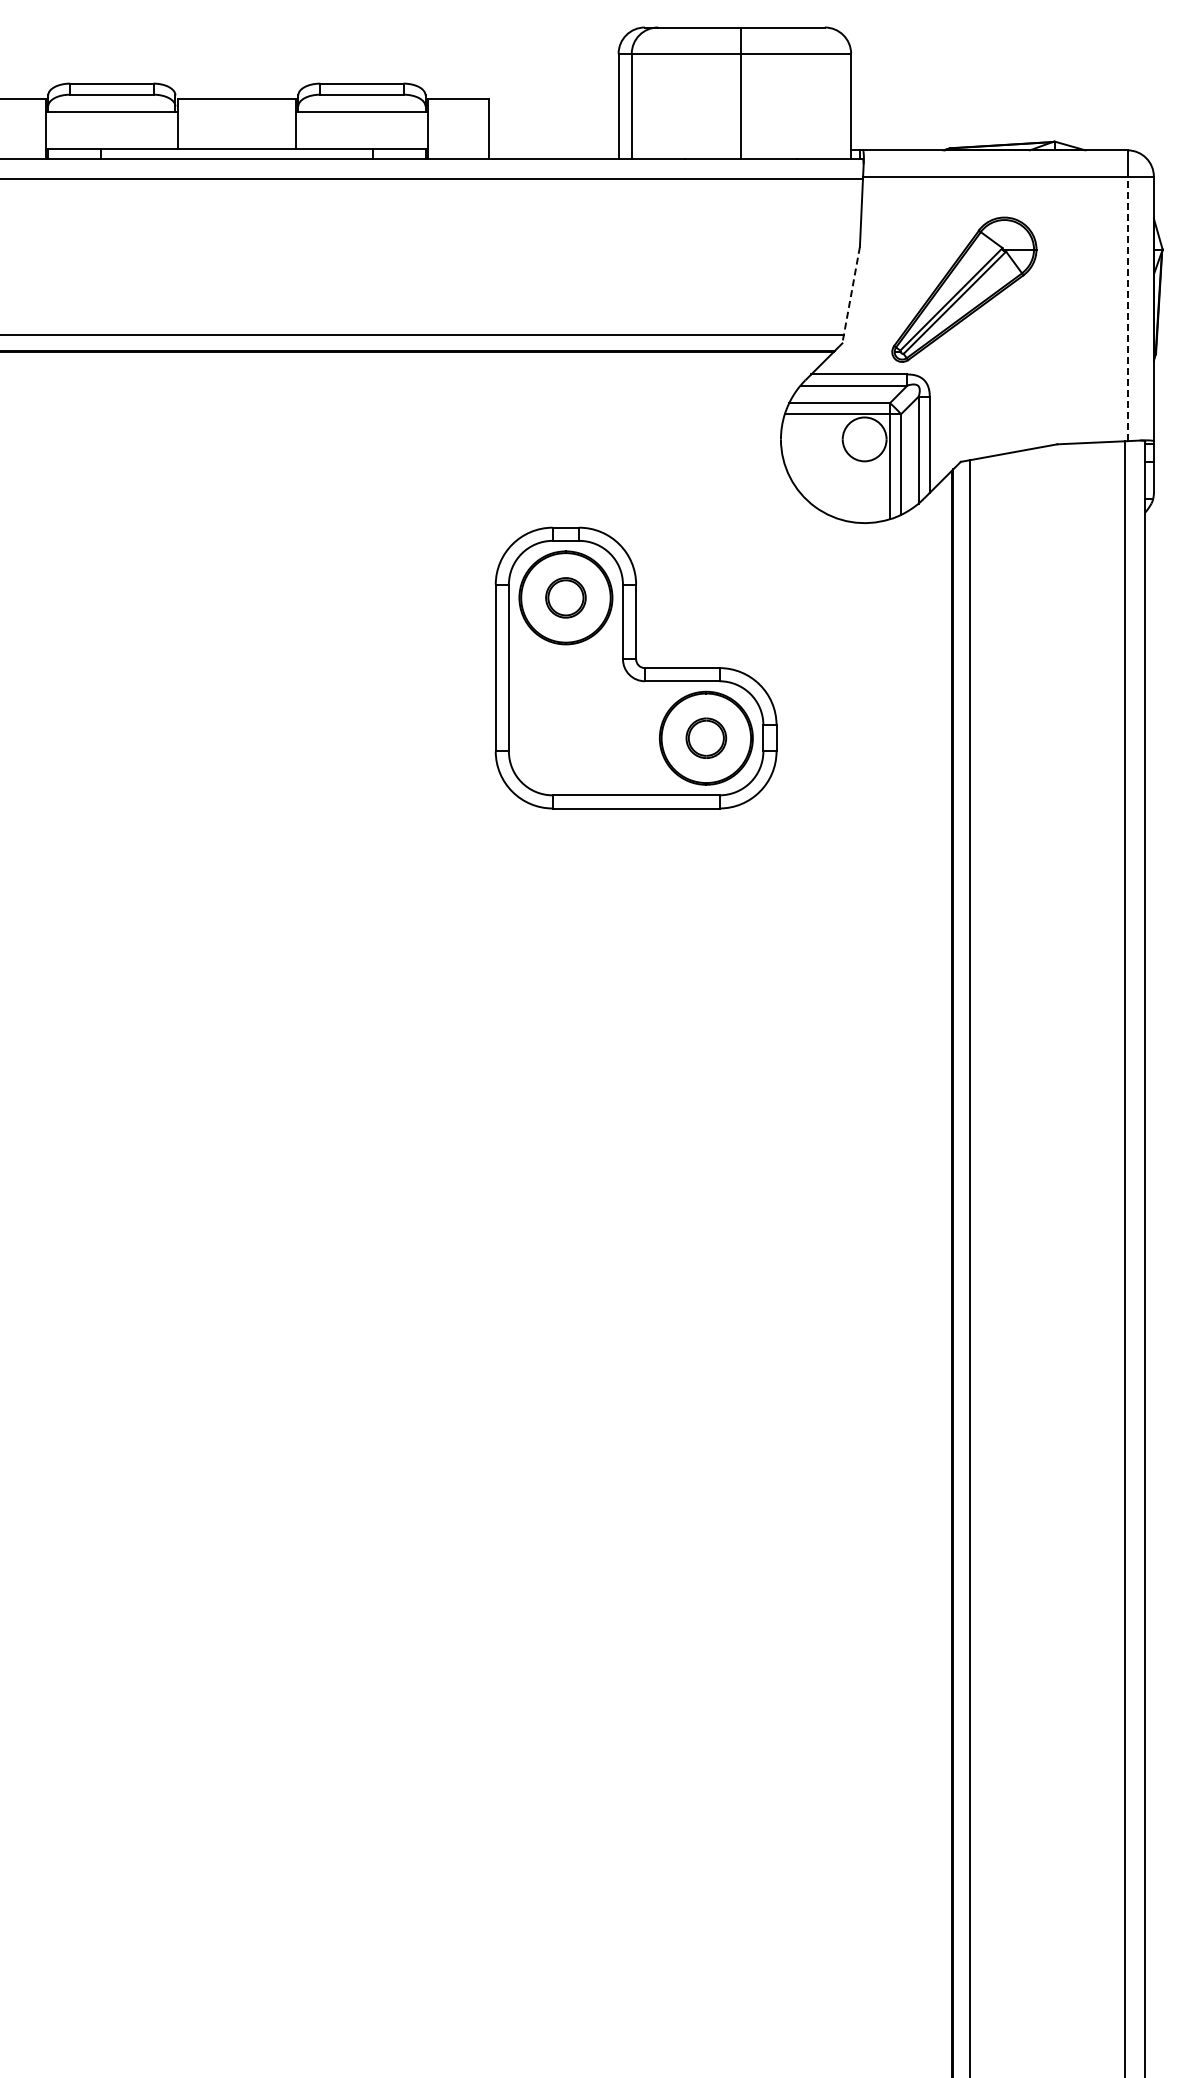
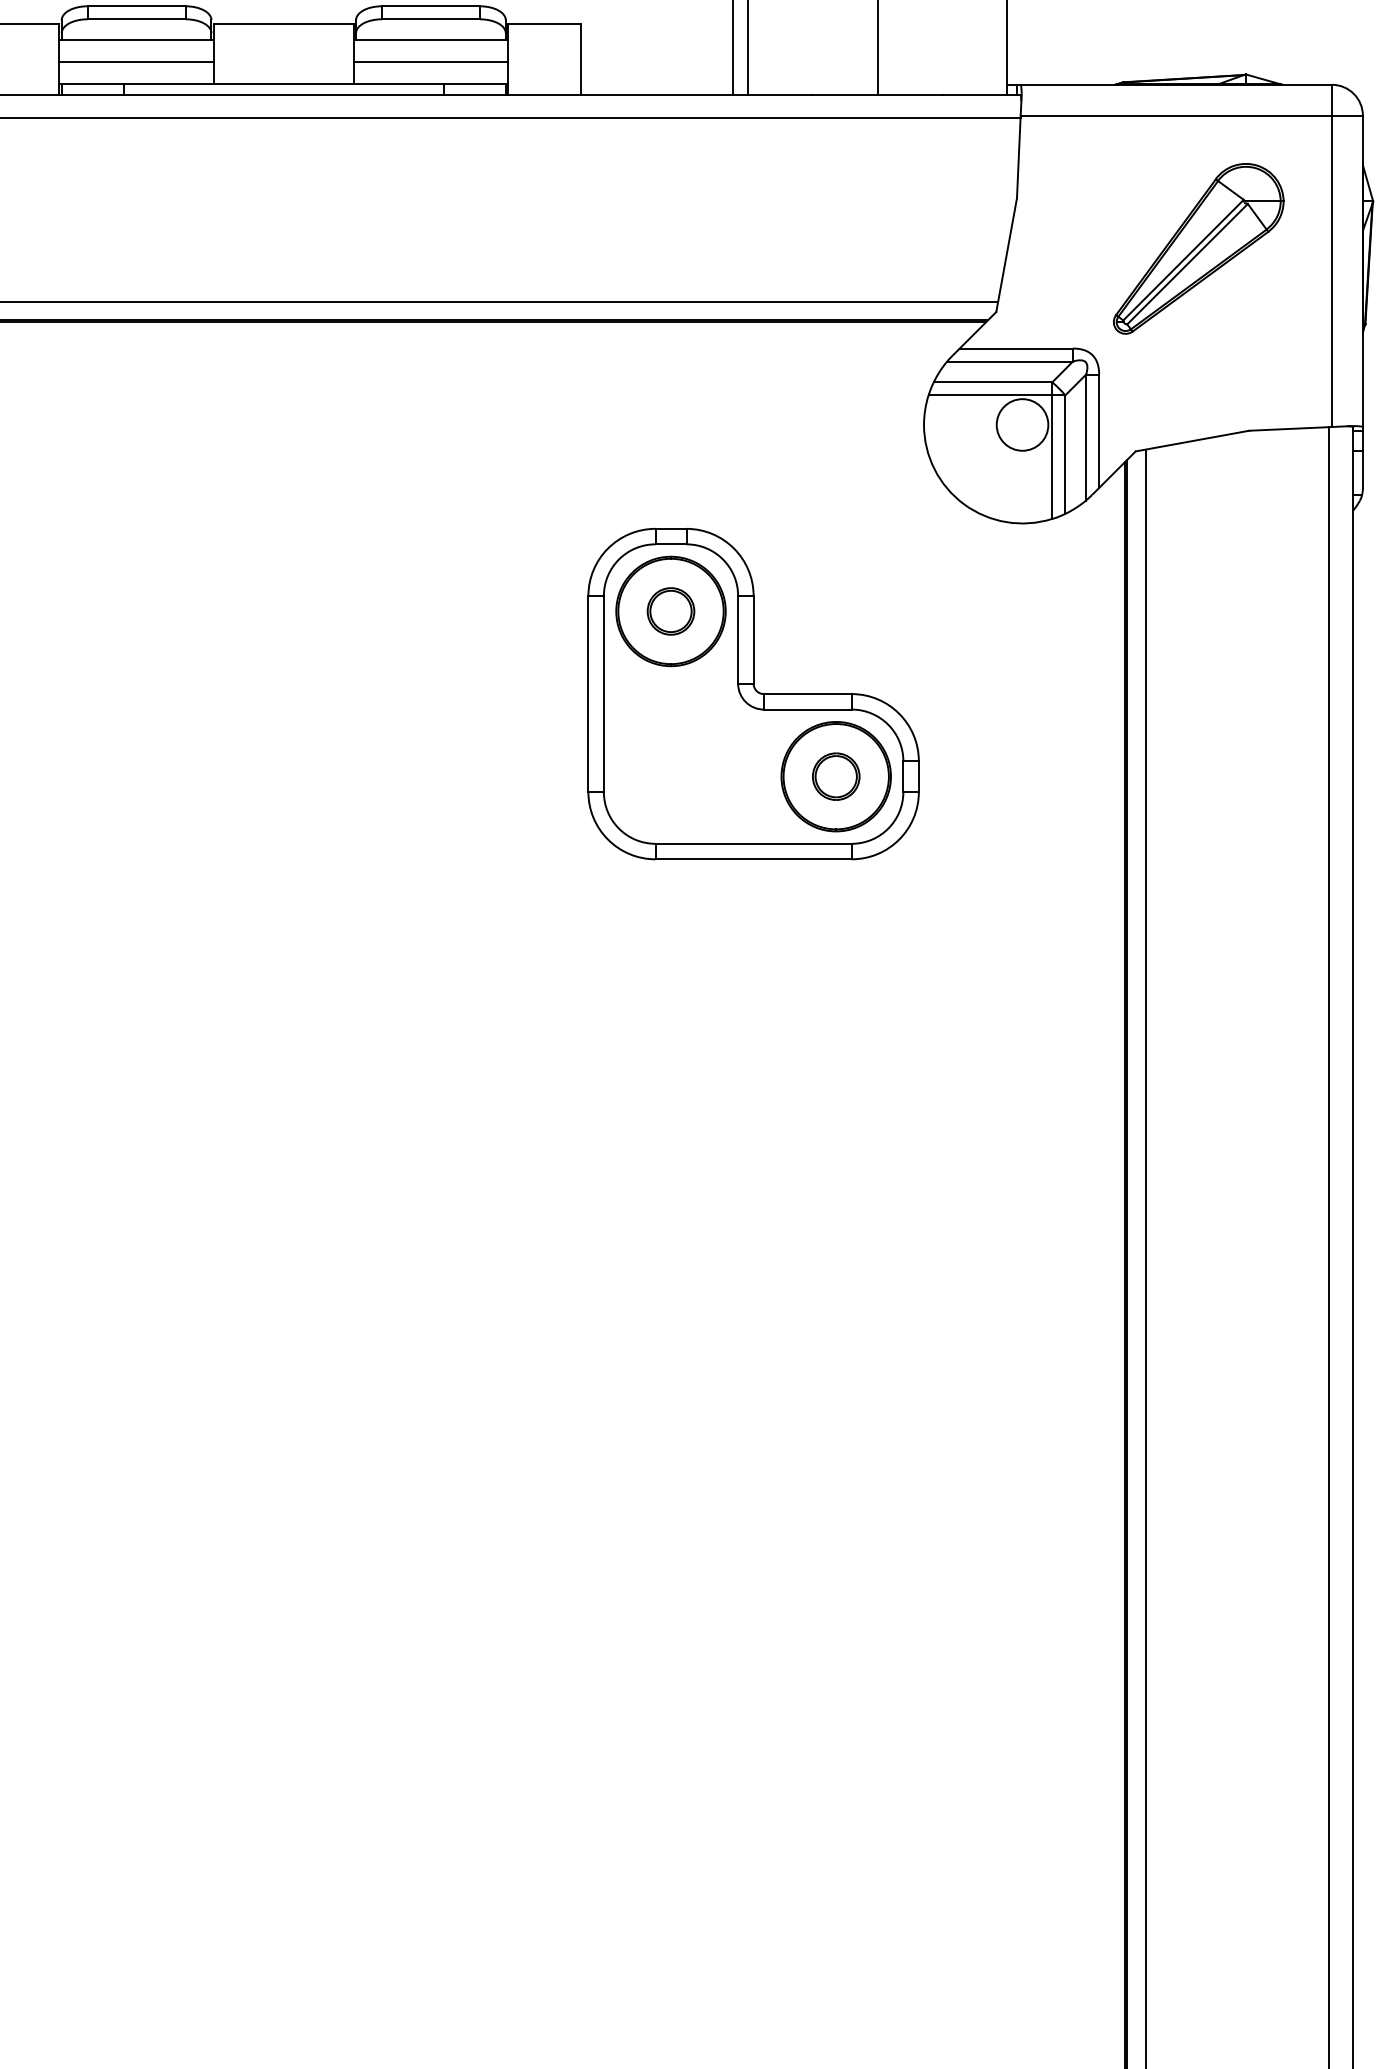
line: (111, 131) -> (136, 62), added
line: (361, 131) -> (430, 62), added
part: (964, 289) -> (1198, 248), moved
line: (851, 295) -> (1007, 255), dashed -> solid
line: (1127, 308) -> (1331, 270), dashed -> solid

